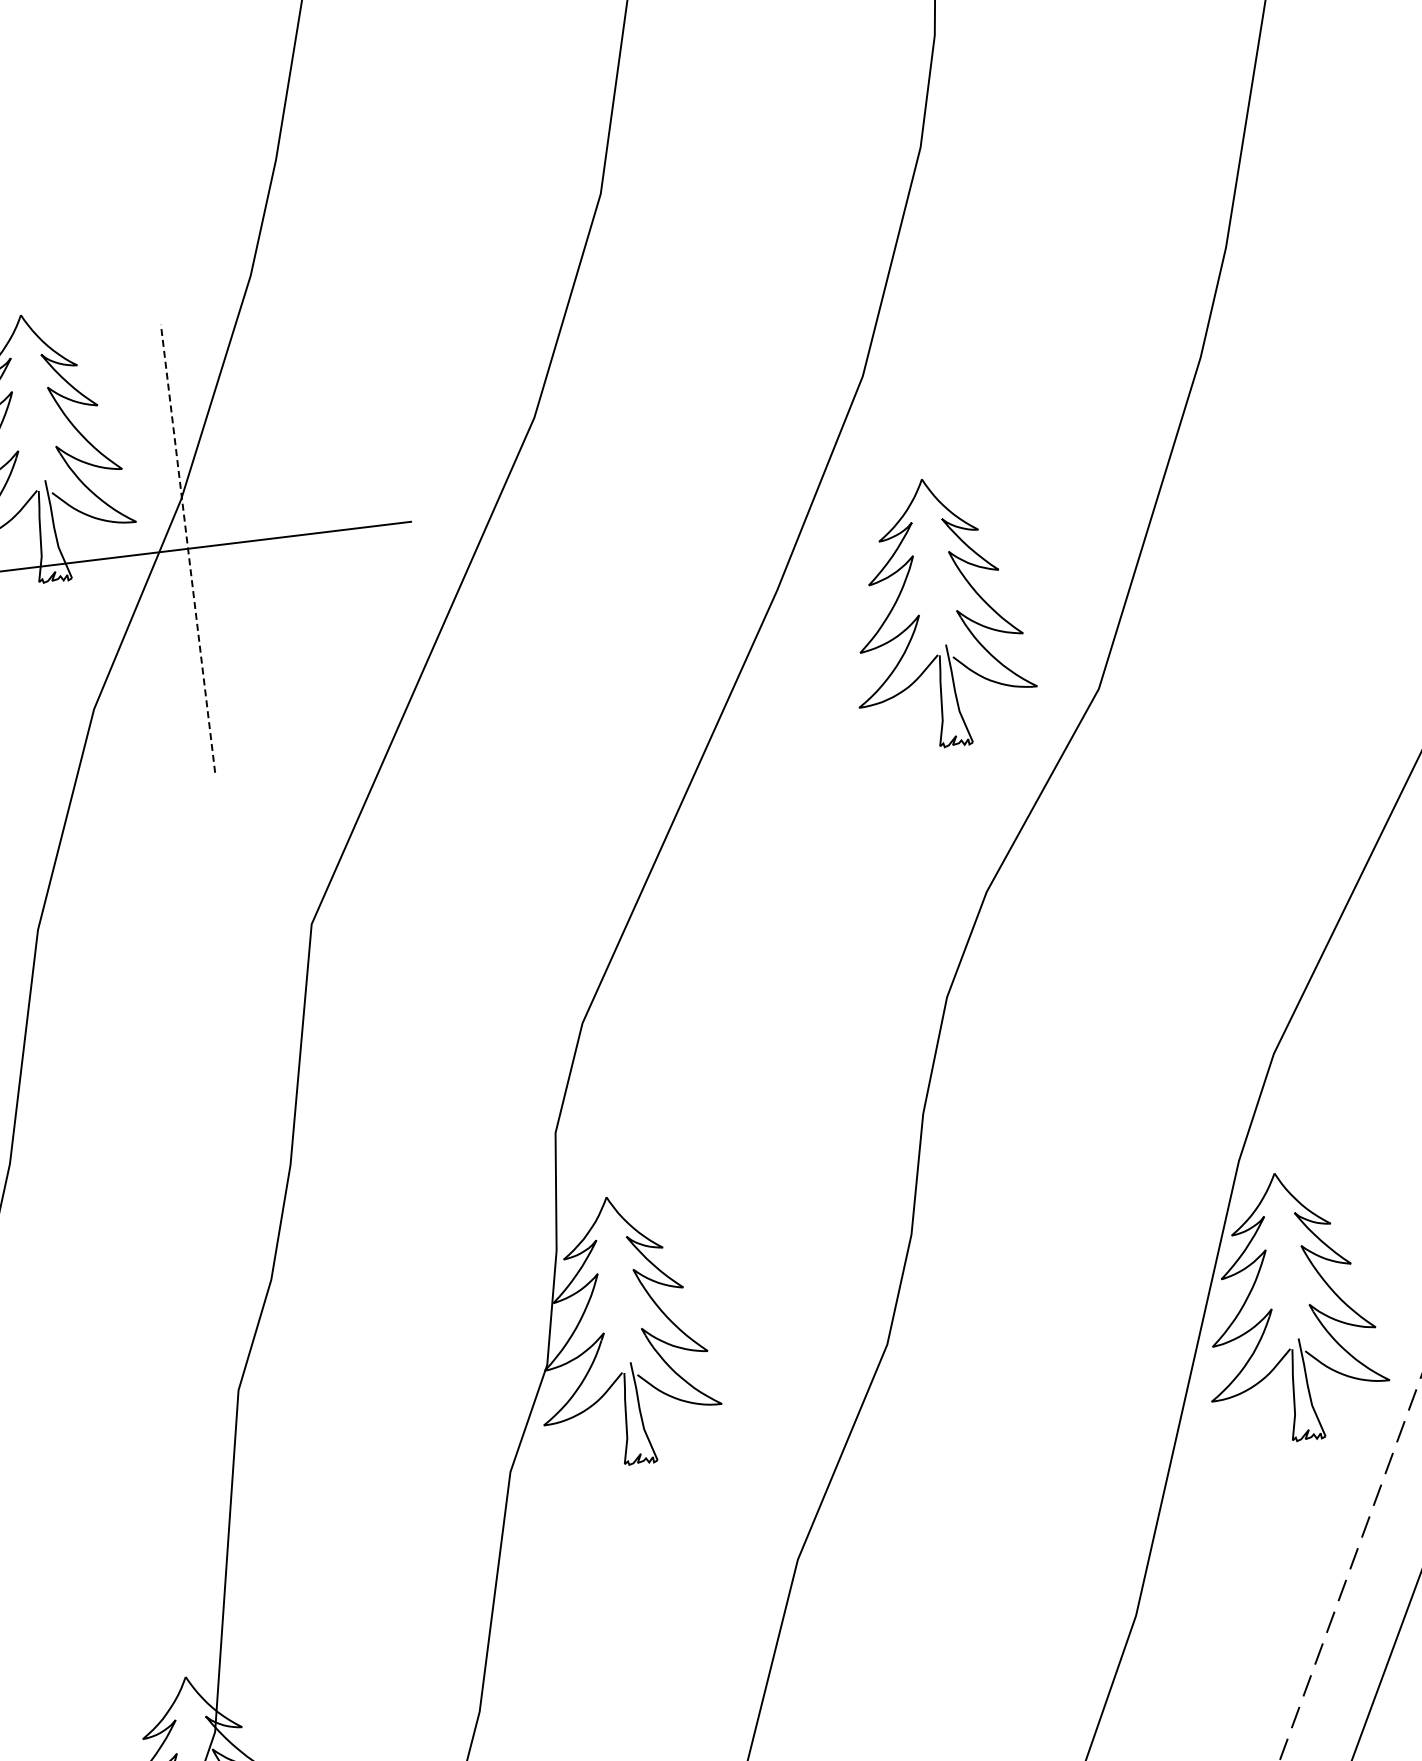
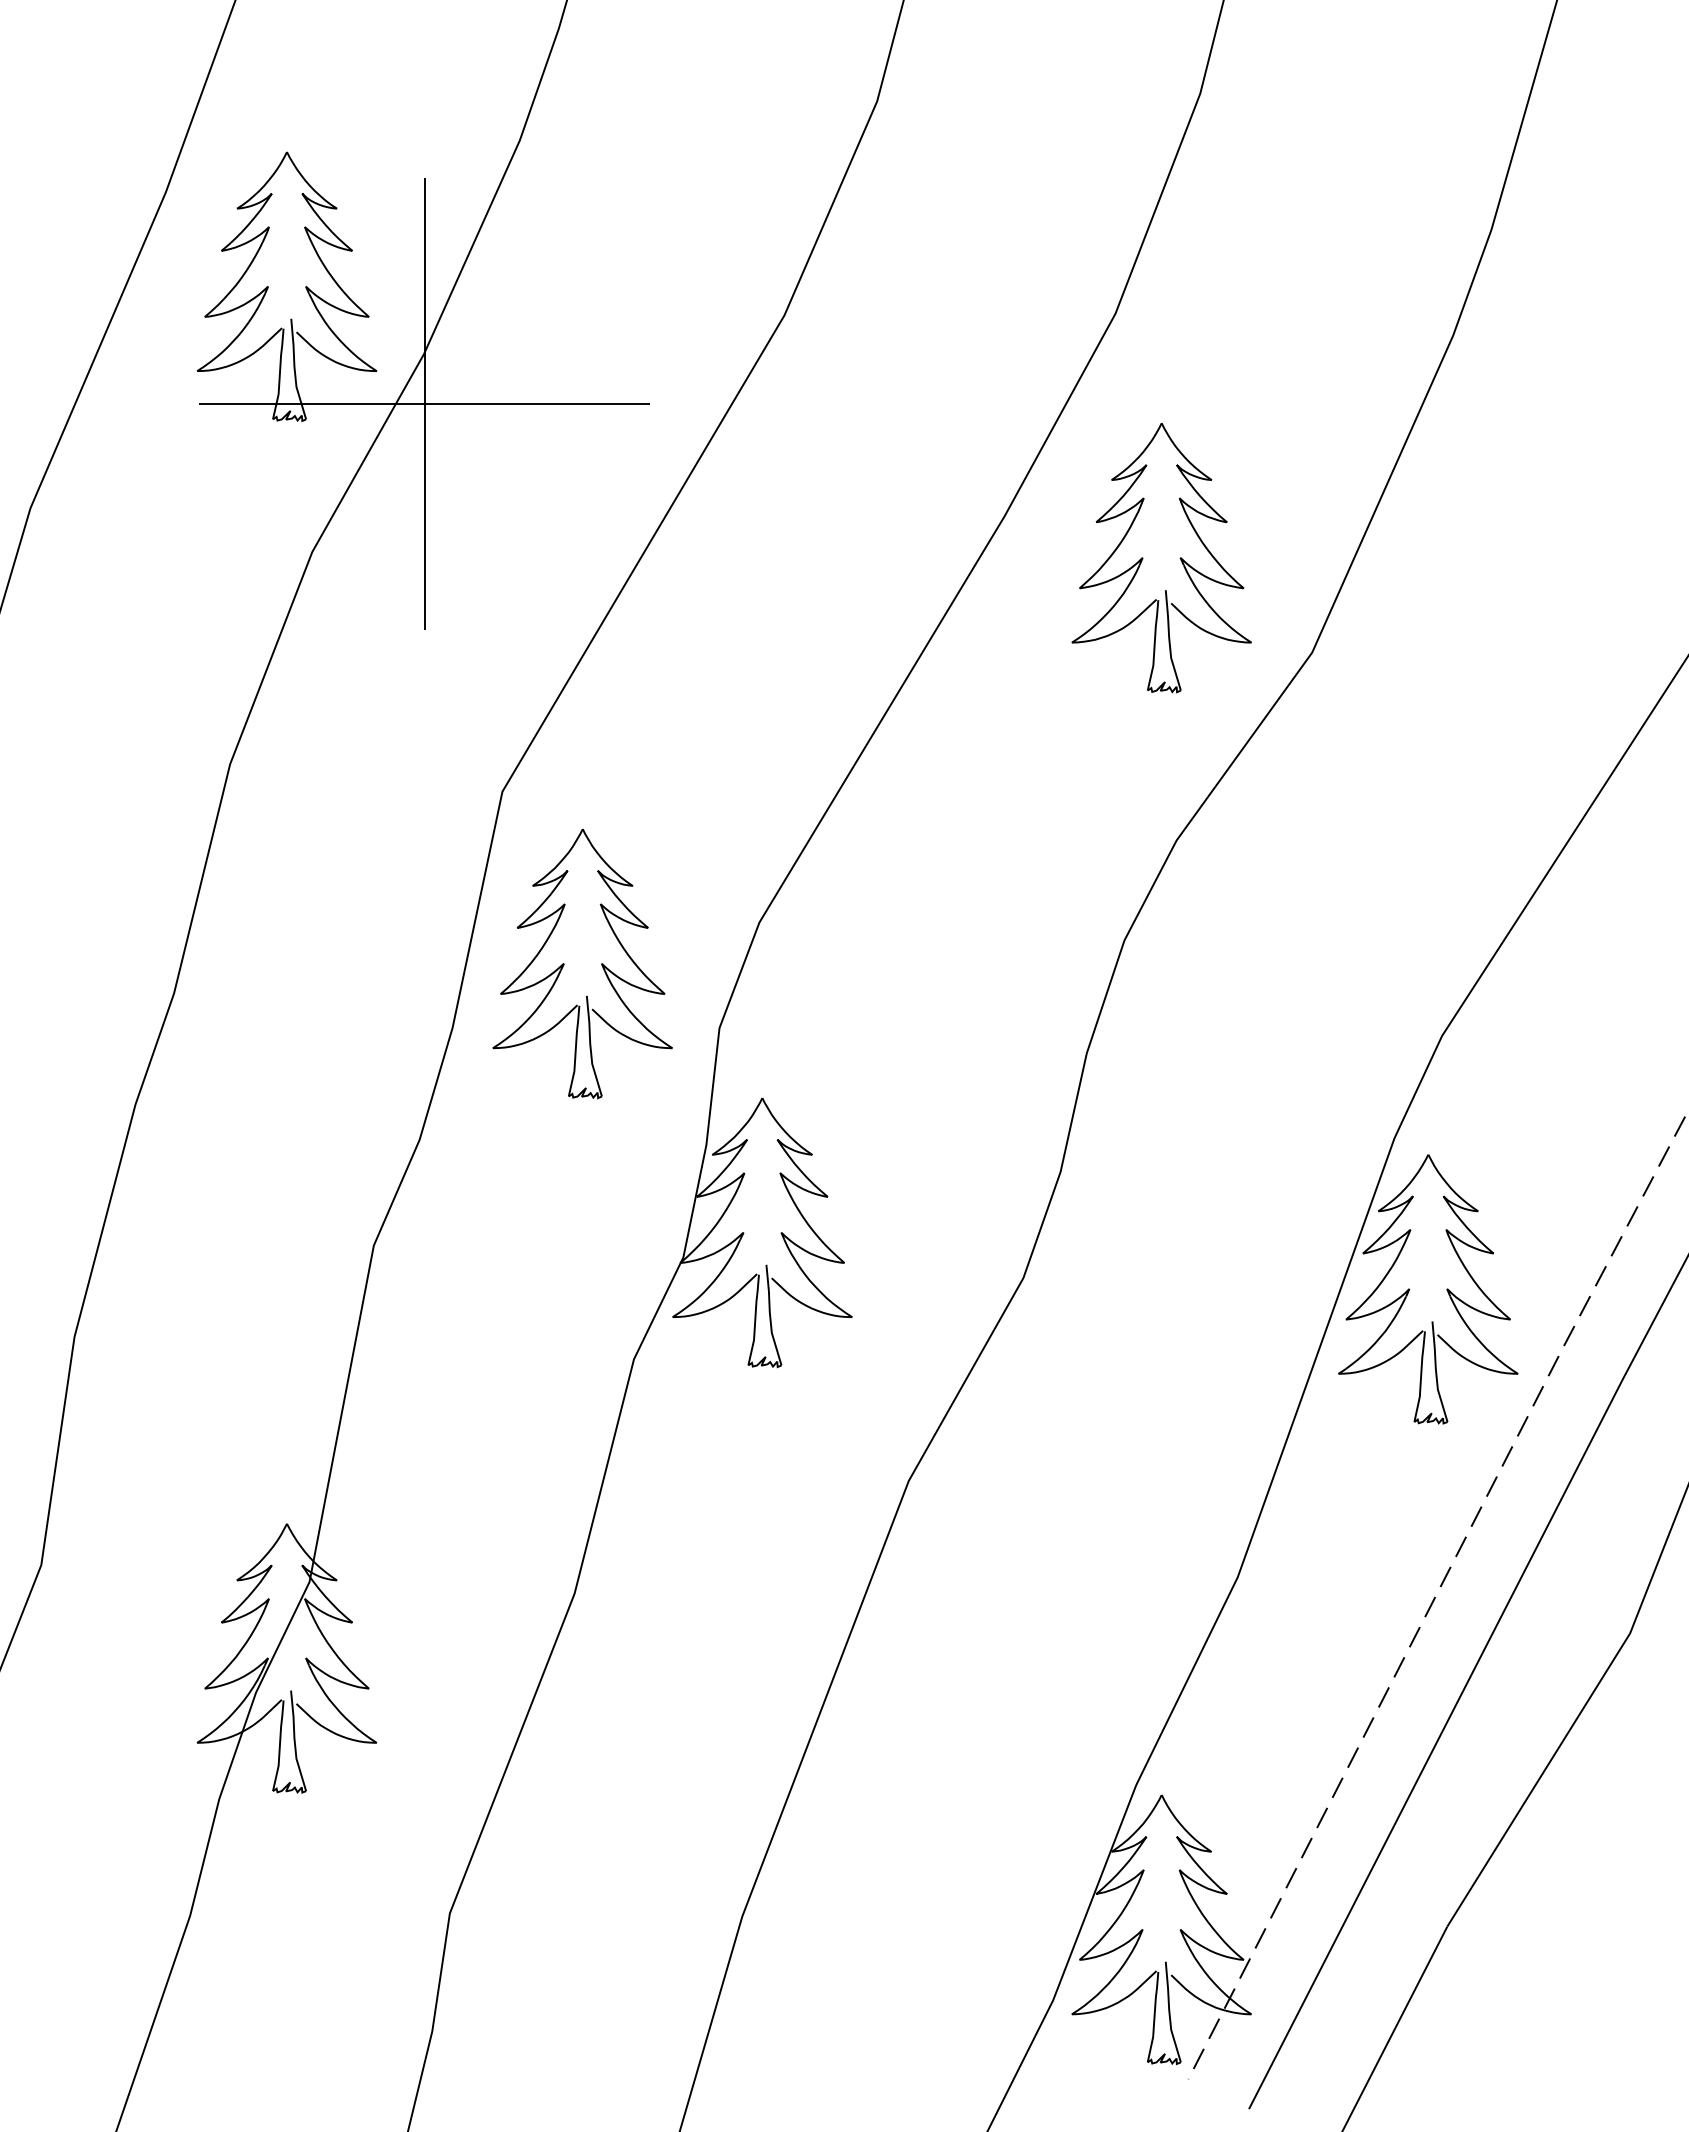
line: (187, 549) -> (424, 404), dashed -> solid
part: (394, 1088) -> (564, 964), added

